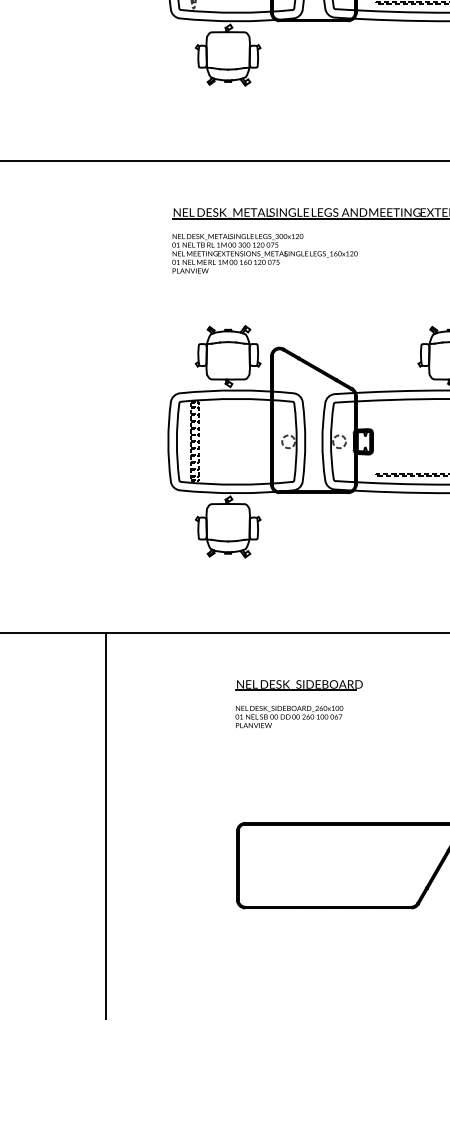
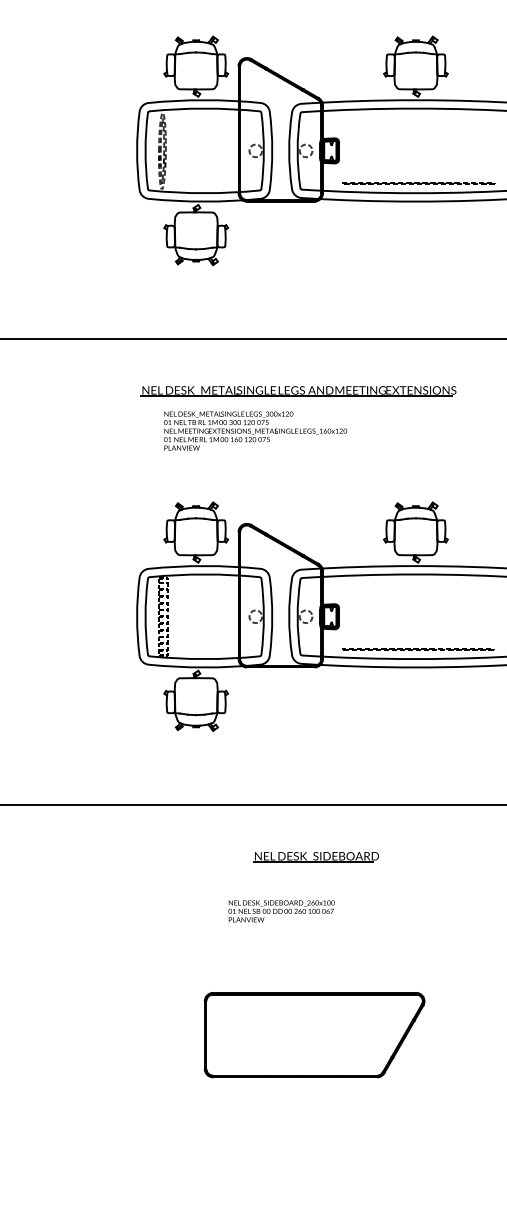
text: (264, 253) -> (255, 430), moved
part: (298, 685) -> (315, 857), moved
text: (289, 717) -> (281, 911), moved
line: (105, 825) -> (75, 995), removed

